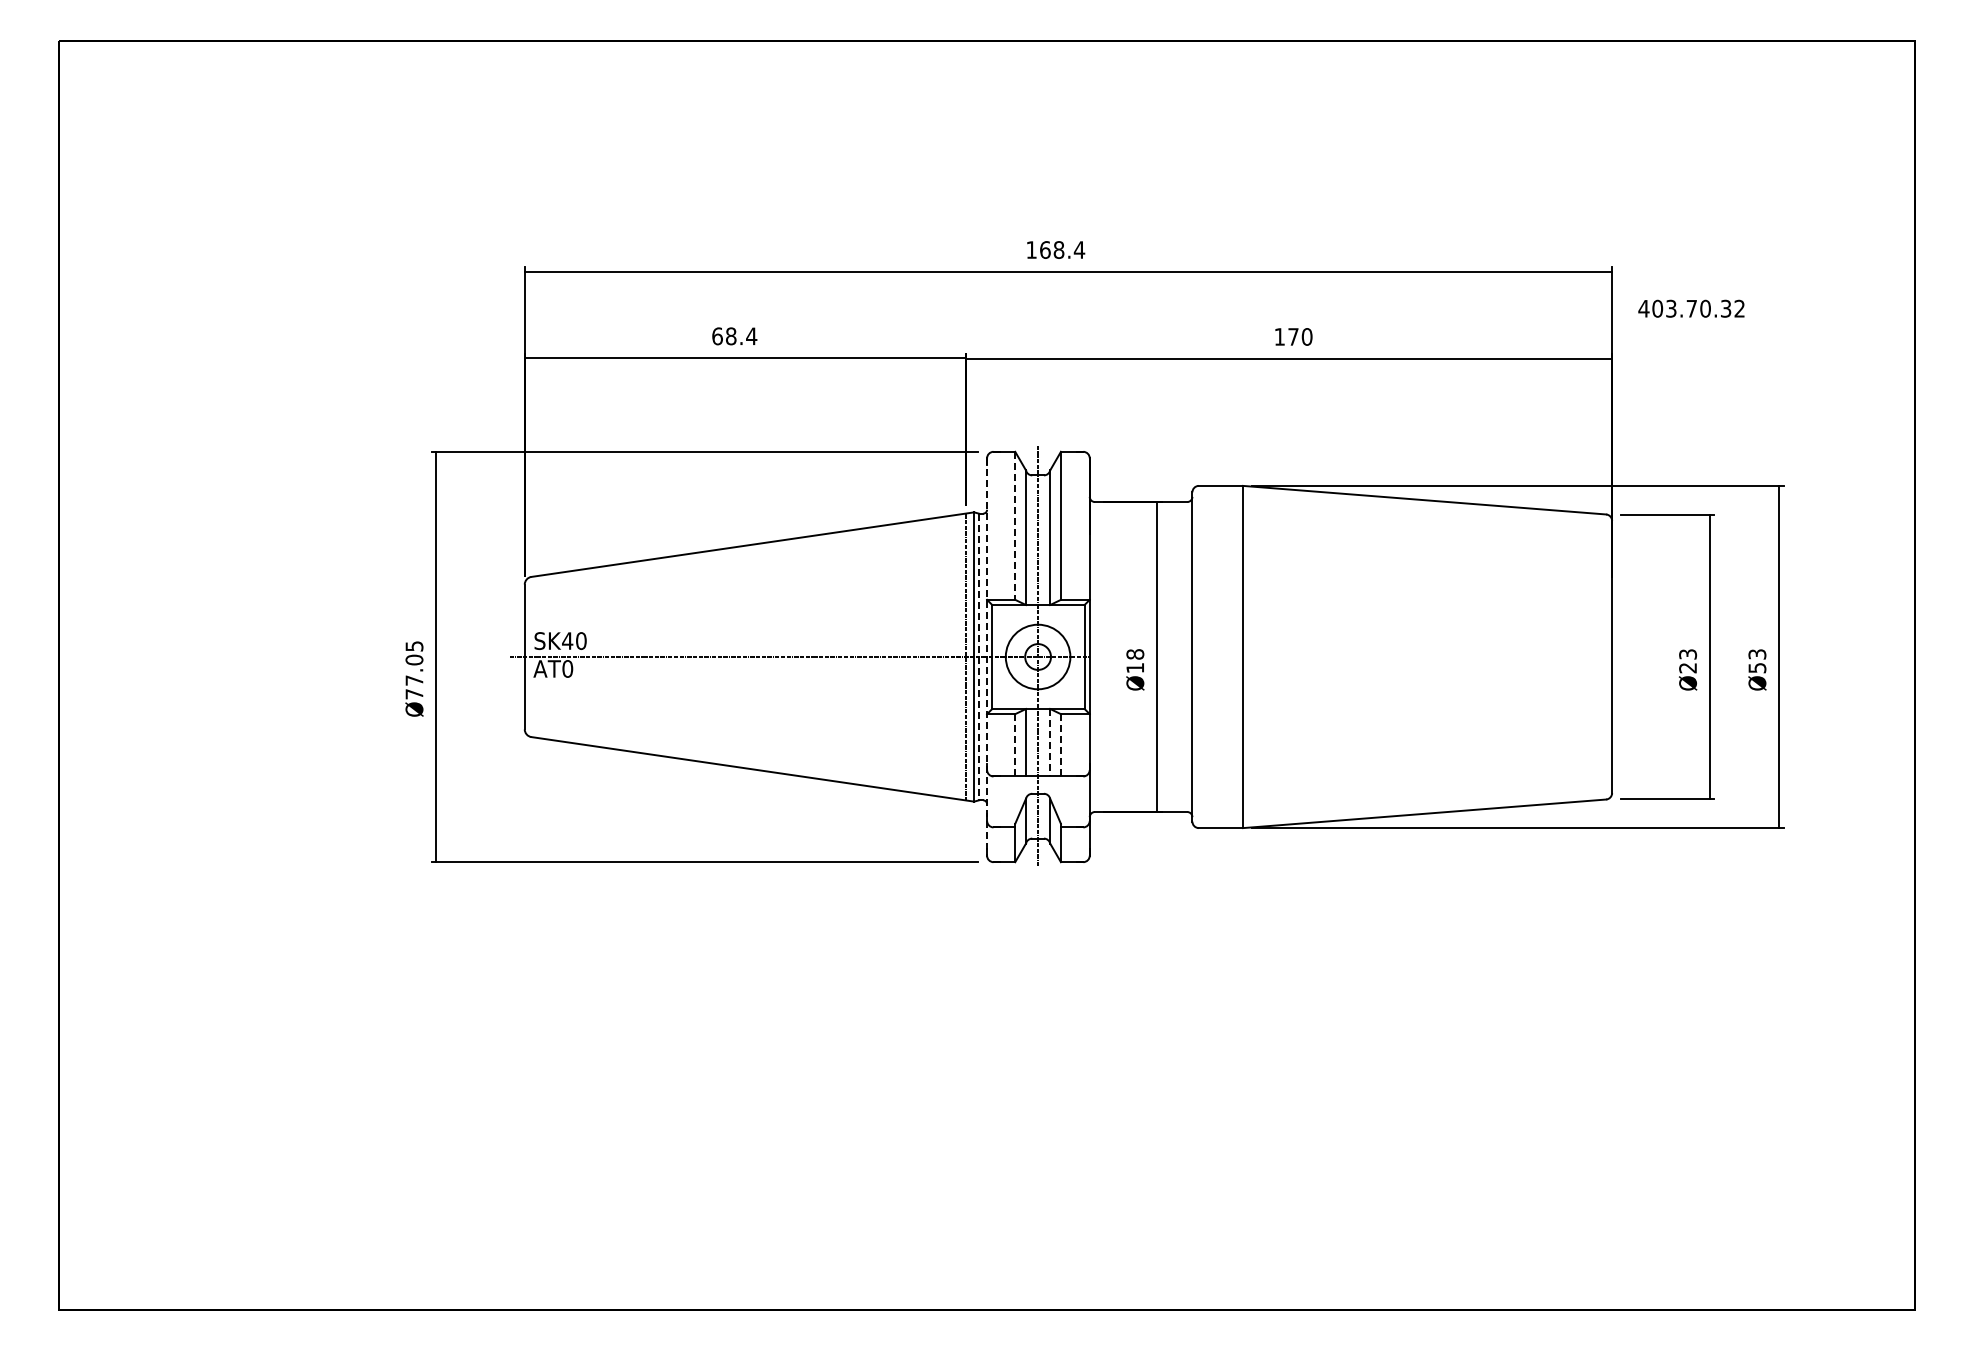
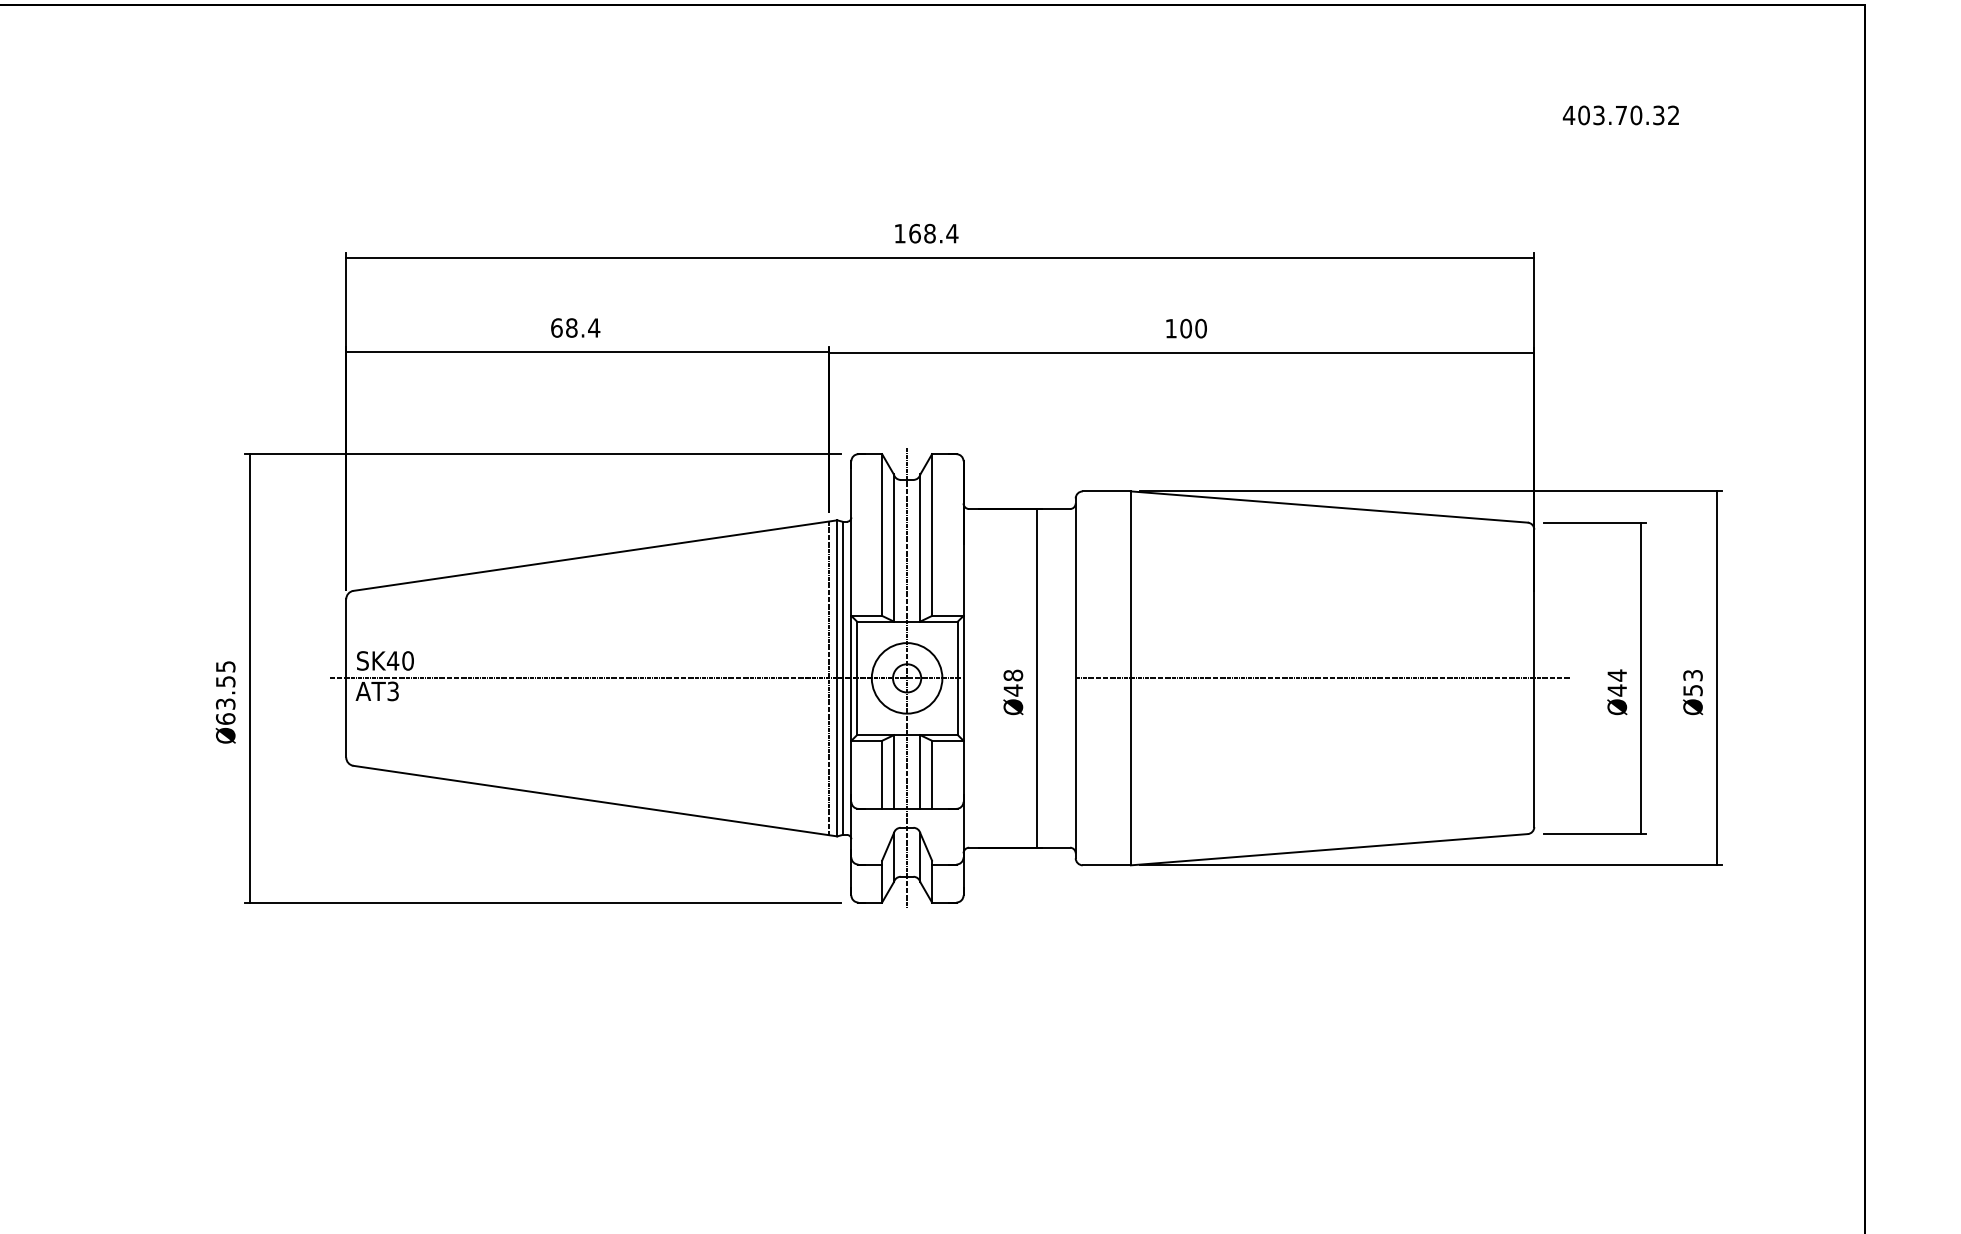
text: (1691, 308) -> (1621, 115), moved
text: (1293, 336) -> (1186, 328), 170 -> 100
line: (1015, 526) -> (882, 535), dashed -> solid
line: (979, 657) -> (843, 678), dashed -> solid
line: (987, 657) -> (851, 678), dashed -> solid
line: (1418, 657) -> (1322, 678), added
text: (1688, 660) -> (1617, 682), Ø23 -> Ø44
text: (1134, 667) -> (1012, 689), Ø18 -> Ø48
text: (567, 668) -> (392, 690), AT0 -> AT3
text: (414, 676) -> (225, 699), Ø77.05 -> Ø63.55
line: (1050, 742) -> (920, 771), dashed -> solid
line: (1015, 745) -> (882, 775), dashed -> solid
line: (1060, 745) -> (931, 775), dashed -> solid

